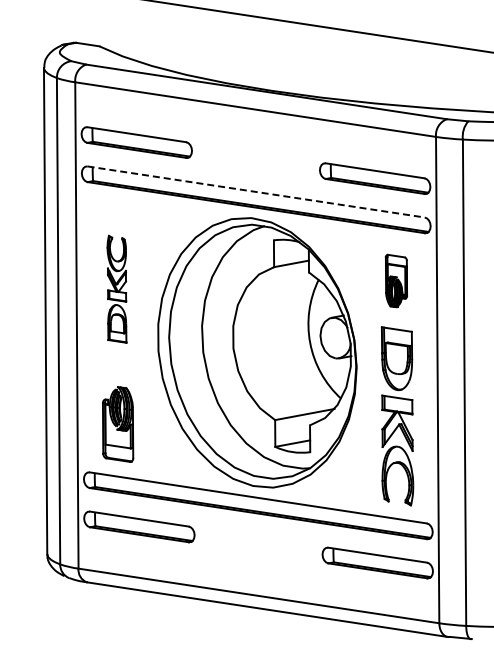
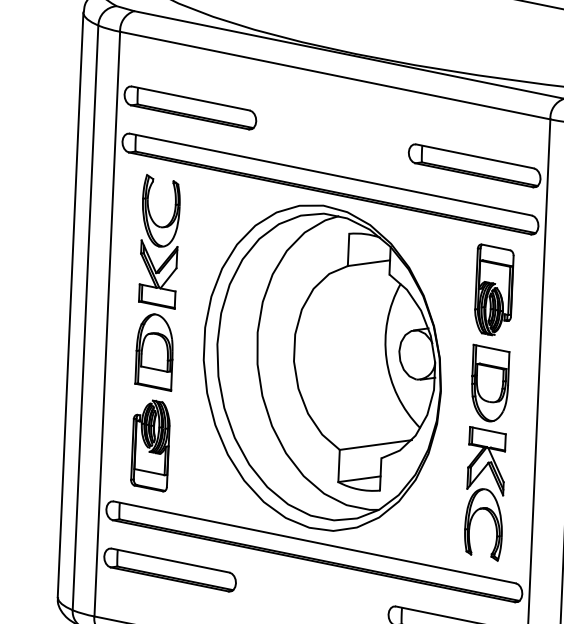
line: (256, 191) -> (331, 174), dashed -> solid
part: (396, 280) -> (494, 289), size x1.43
part: (116, 289) -> (157, 283), size x1.67

